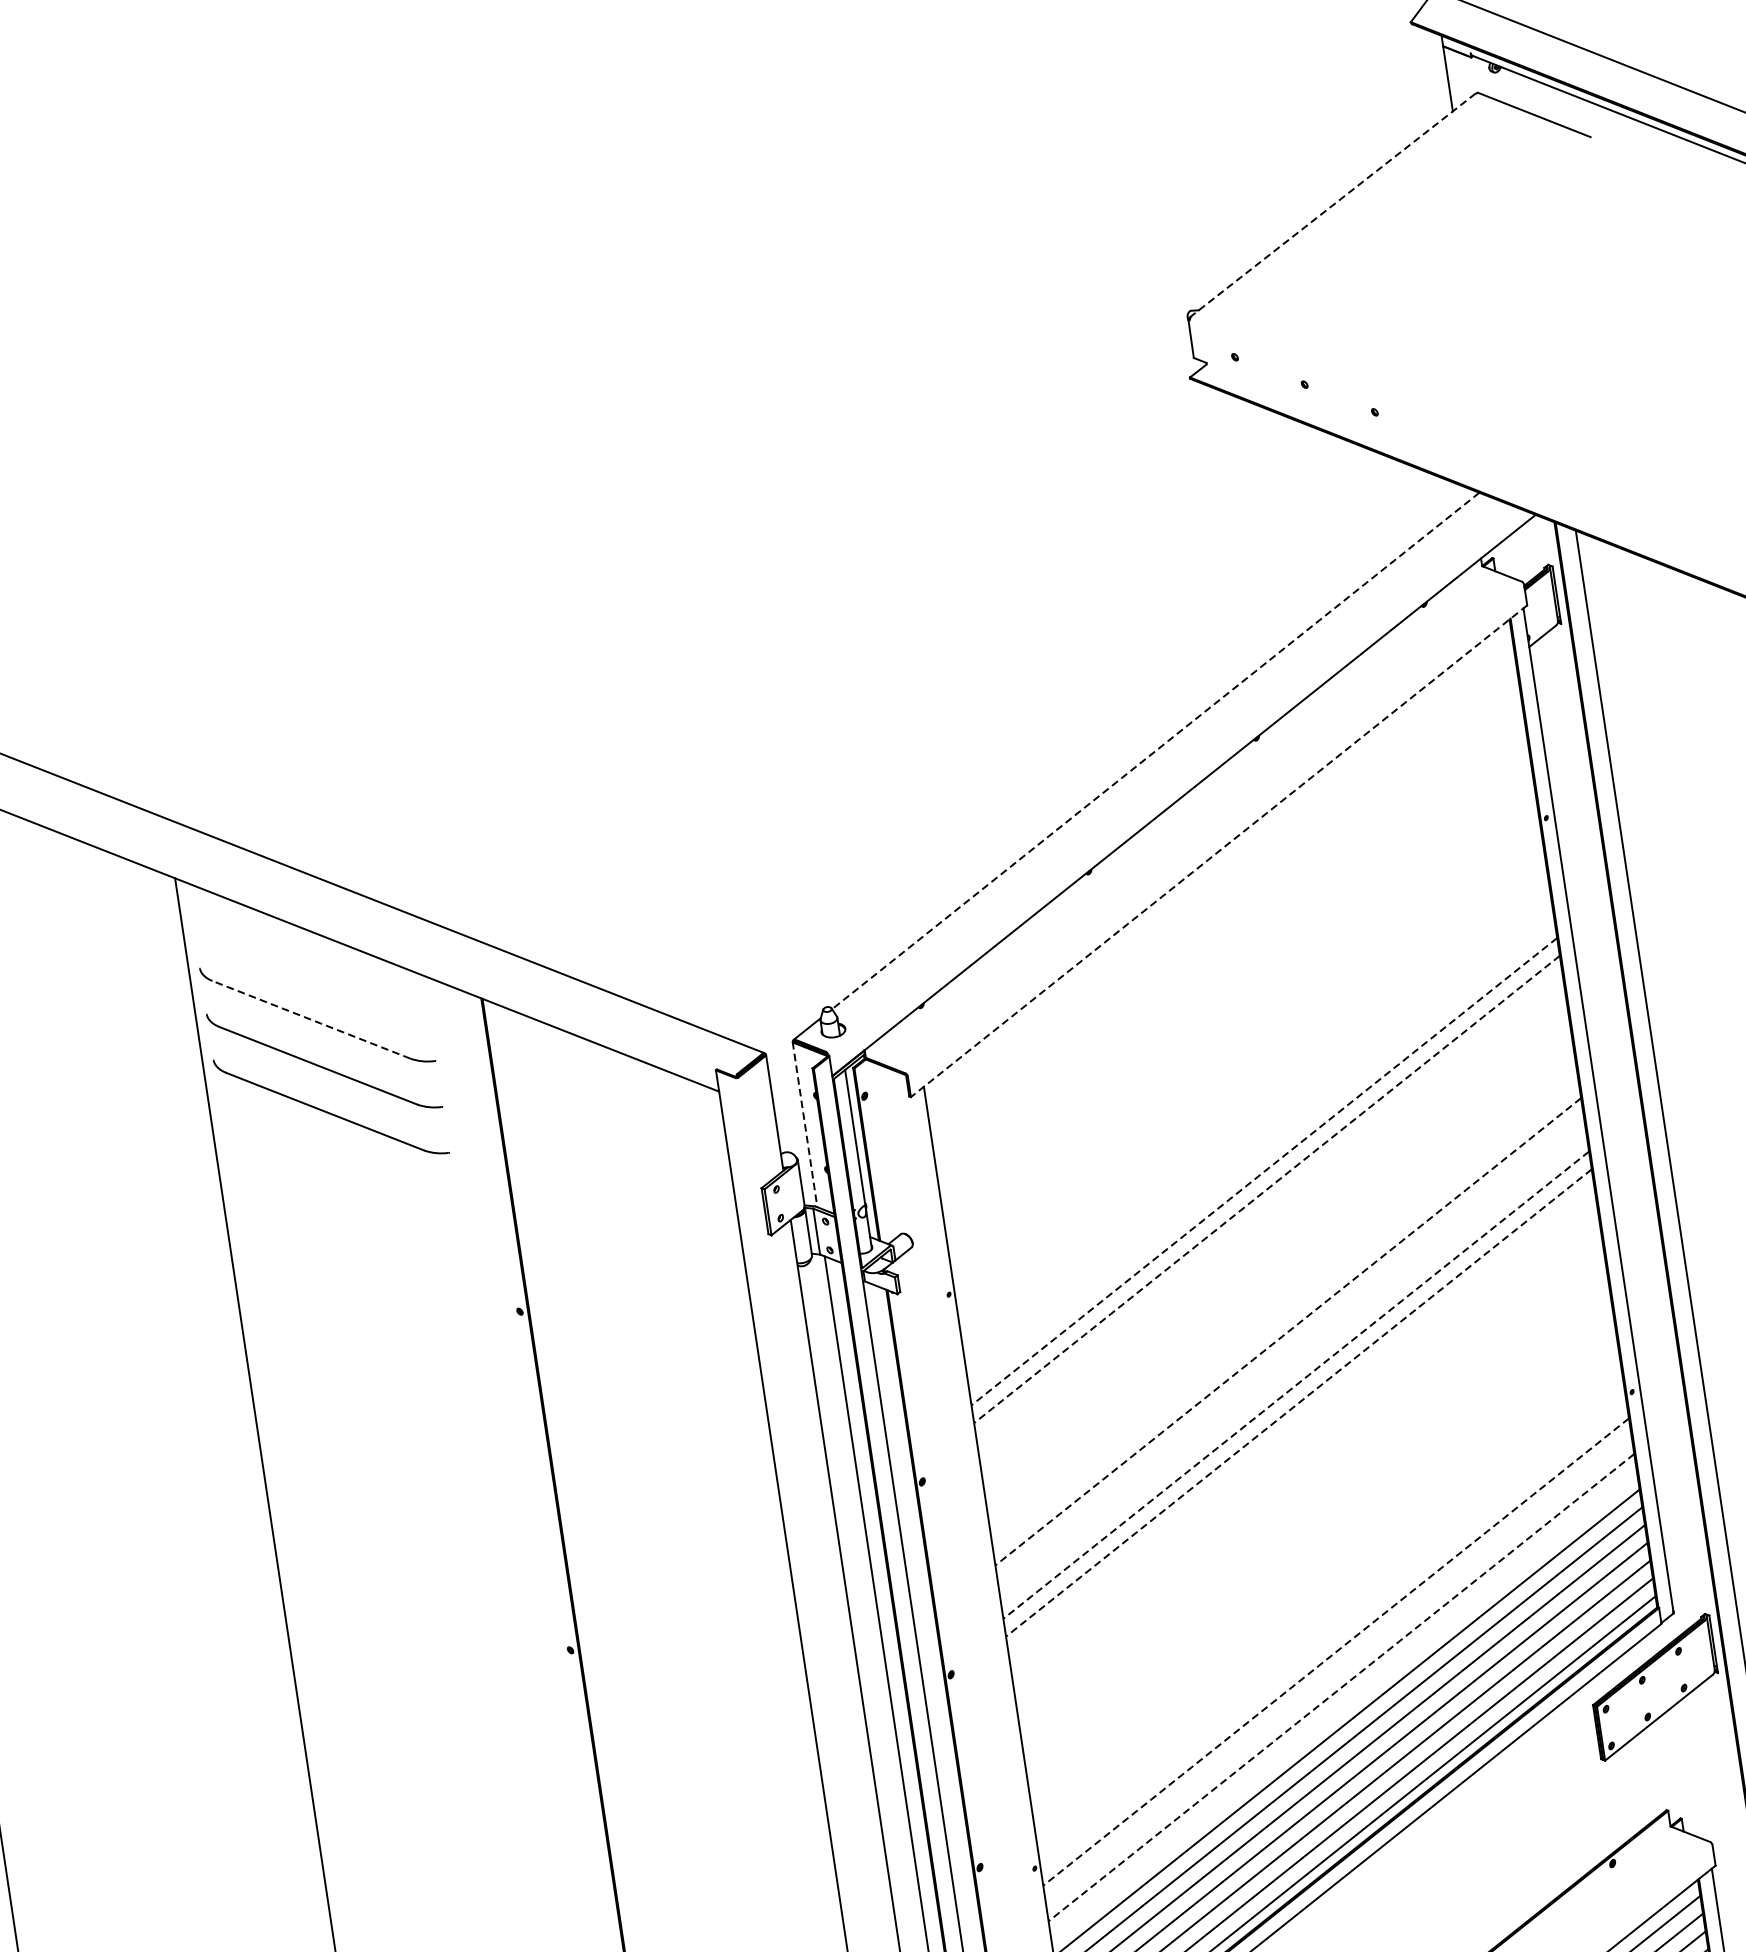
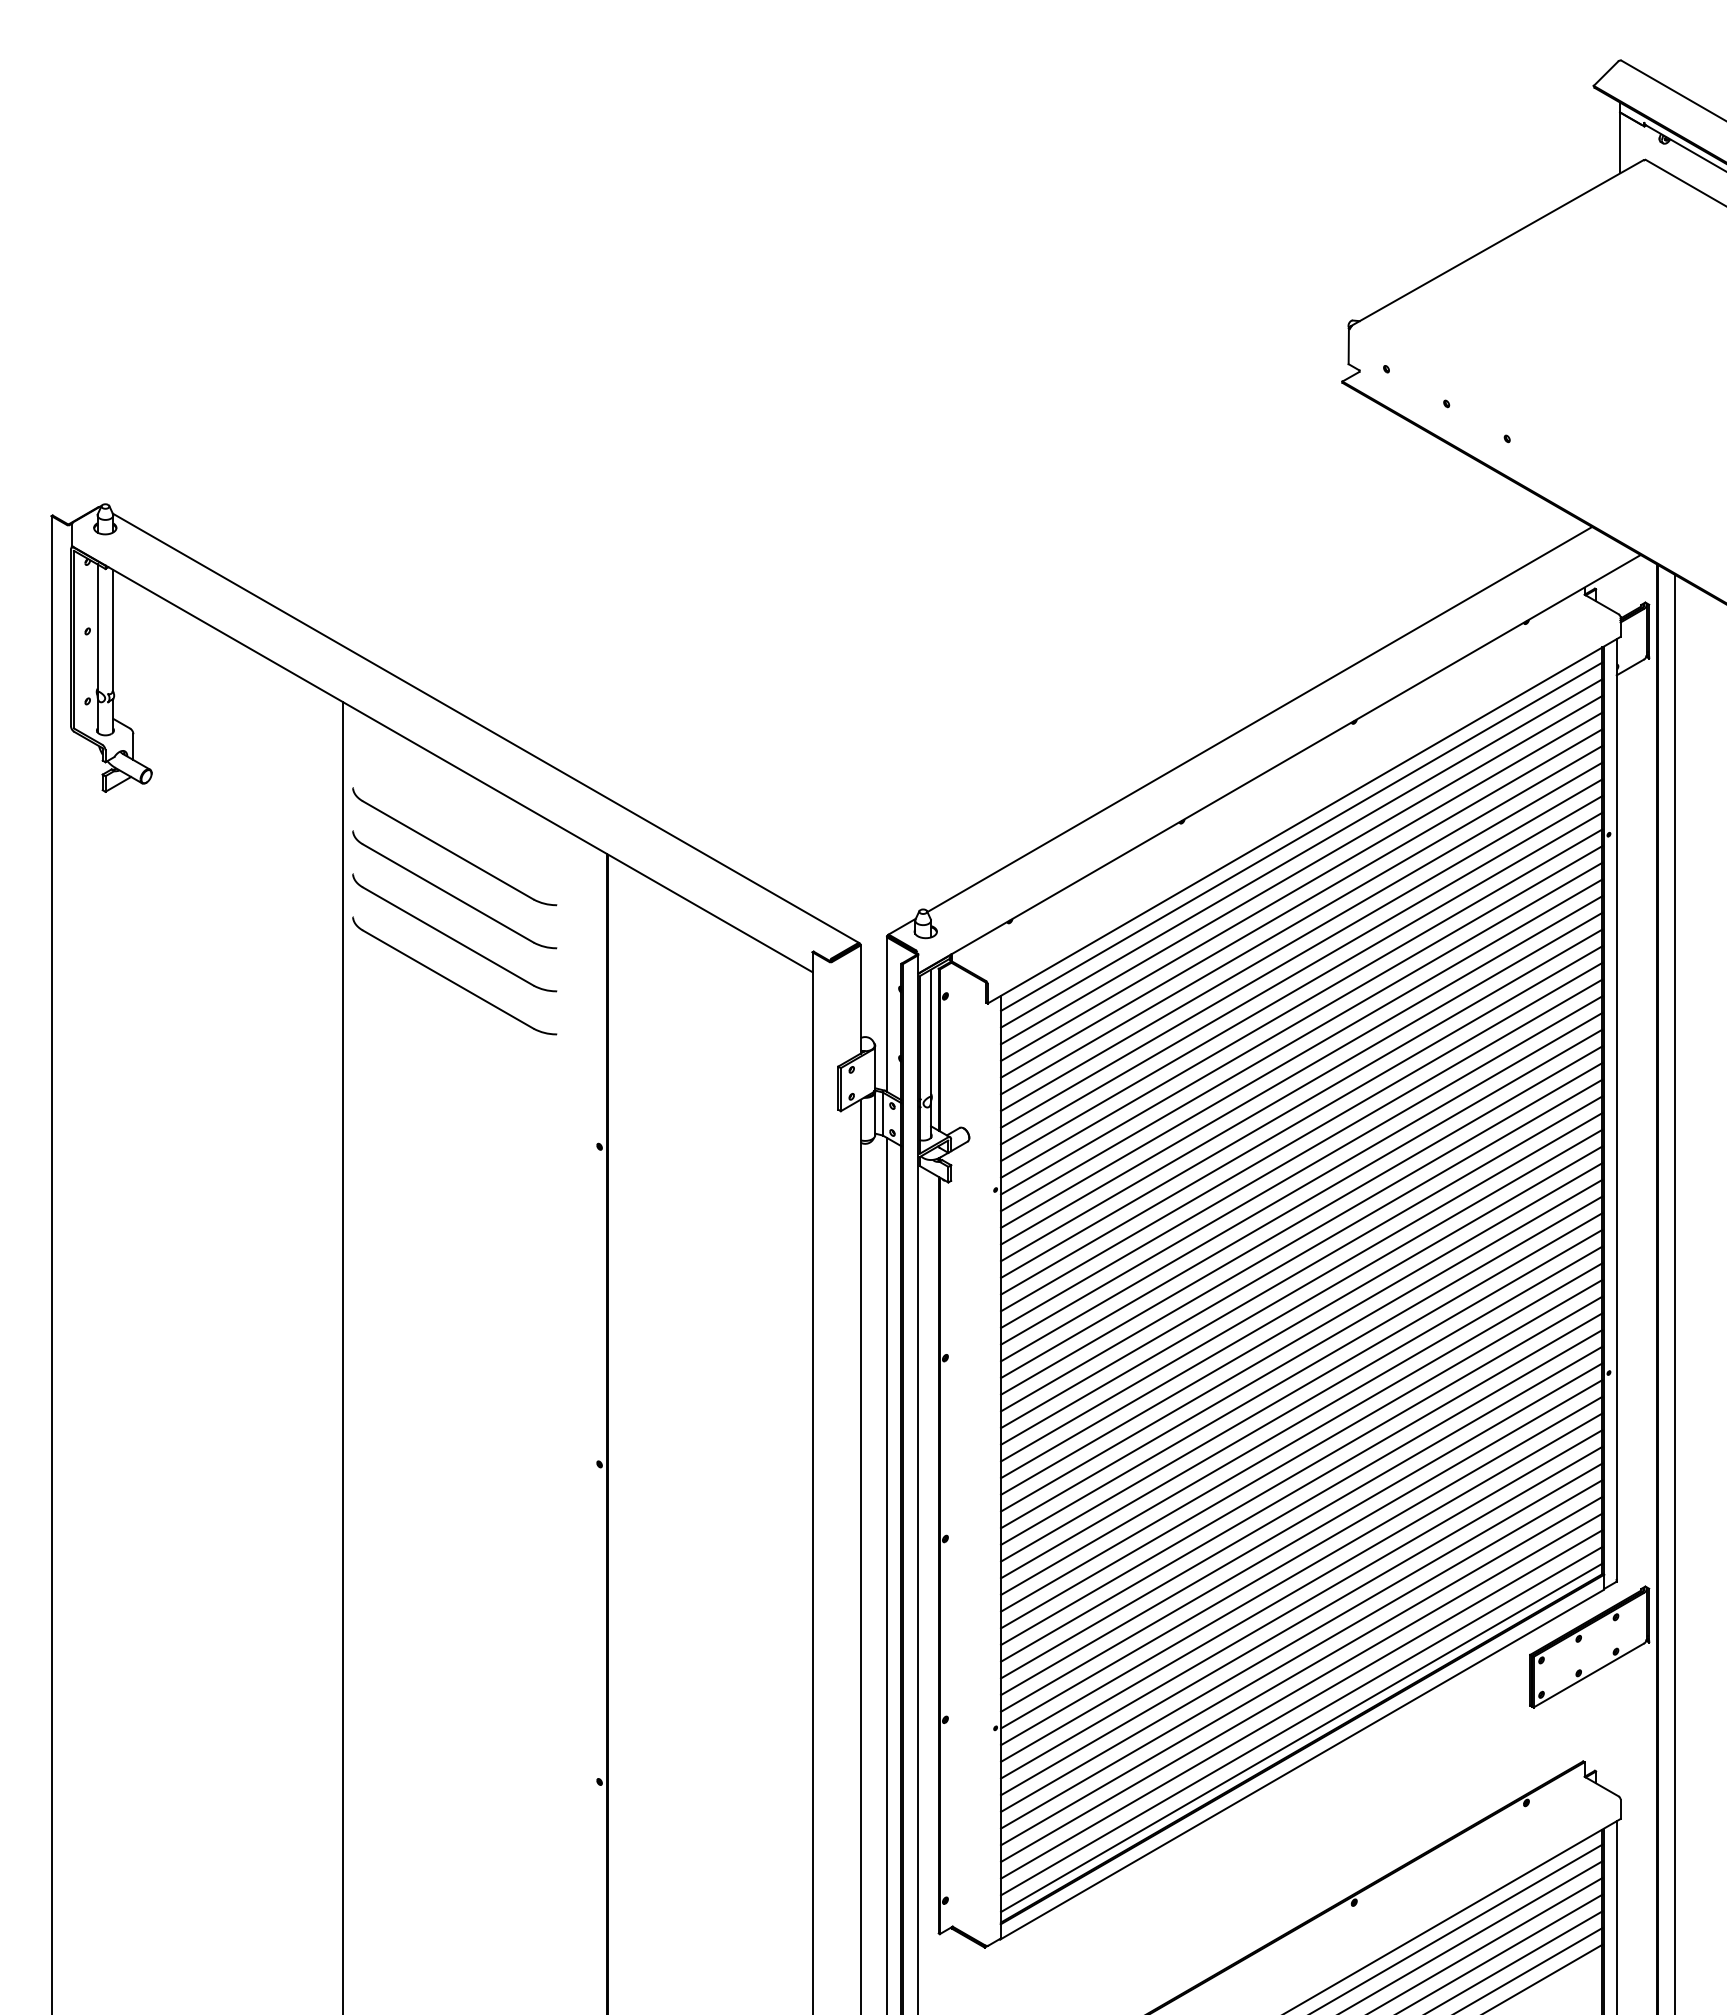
line: (1332, 205) -> (1496, 243), dashed -> solid
line: (1155, 750) -> (1259, 719), dashed -> solid
line: (1219, 851) -> (1304, 820), dashed -> solid
line: (1218, 869) -> (1301, 836), added
line: (1221, 887) -> (1301, 853), added
line: (1224, 904) -> (1301, 869), added
line: (1226, 922) -> (1301, 886), added
line: (1229, 940) -> (1301, 903), added
line: (1232, 957) -> (1301, 919), added
line: (1234, 975) -> (1301, 936), added
line: (1237, 993) -> (1301, 953), added
line: (1240, 1011) -> (1301, 970), added
line: (311, 1019) -> (448, 850), dashed -> solid
line: (1242, 1028) -> (1301, 986), added
line: (1245, 1047) -> (1301, 1003), added
line: (1248, 1065) -> (1301, 1020), added
line: (1250, 1082) -> (1301, 1036), added
line: (1253, 1100) -> (1301, 1053), added
line: (1256, 1118) -> (1301, 1070), added
line: (804, 1124) -> (886, 1014), dashed -> solid
line: (1258, 1135) -> (1301, 1086), added
part: (337, 1152) -> (454, 975), added
line: (1261, 1153) -> (1301, 1103), added
line: (1264, 1171) -> (1301, 1120), dashed -> solid
line: (1266, 1189) -> (1301, 1137), dashed -> solid
line: (1269, 1207) -> (1301, 1153), added
line: (1272, 1225) -> (1301, 1170), added
line: (1274, 1242) -> (1301, 1186), added
line: (1277, 1260) -> (1301, 1203), added
line: (1280, 1278) -> (1301, 1220), added
line: (1282, 1296) -> (1301, 1237), added
line: (1285, 1313) -> (1301, 1253), added
line: (1287, 1331) -> (1301, 1270), dashed -> solid
line: (1290, 1349) -> (1301, 1287), added
line: (1293, 1366) -> (1301, 1303), added
line: (1295, 1385) -> (1301, 1320), dashed -> solid
line: (1298, 1403) -> (1301, 1337), dashed -> solid
line: (1301, 1420) -> (1301, 1353), added
line: (1303, 1438) -> (1301, 1370), added
line: (1306, 1456) -> (1301, 1387), added
line: (1309, 1473) -> (1301, 1403), added
line: (1311, 1491) -> (1301, 1420), added
line: (1314, 1509) -> (1301, 1437), added
line: (1317, 1526) -> (1301, 1453), added
line: (1319, 1544) -> (1301, 1470), added
line: (1322, 1563) -> (1301, 1487), added
line: (1325, 1581) -> (1301, 1504), added
line: (1327, 1598) -> (1301, 1520), added
line: (1330, 1616) -> (1301, 1537), added
line: (1333, 1634) -> (1301, 1554), added
line: (1335, 1651) -> (1301, 1570), dashed -> solid
line: (1338, 1669) -> (1301, 1587), added
line: (1341, 1687) -> (1301, 1604), dashed -> solid
line: (1343, 1704) -> (1301, 1620), added

